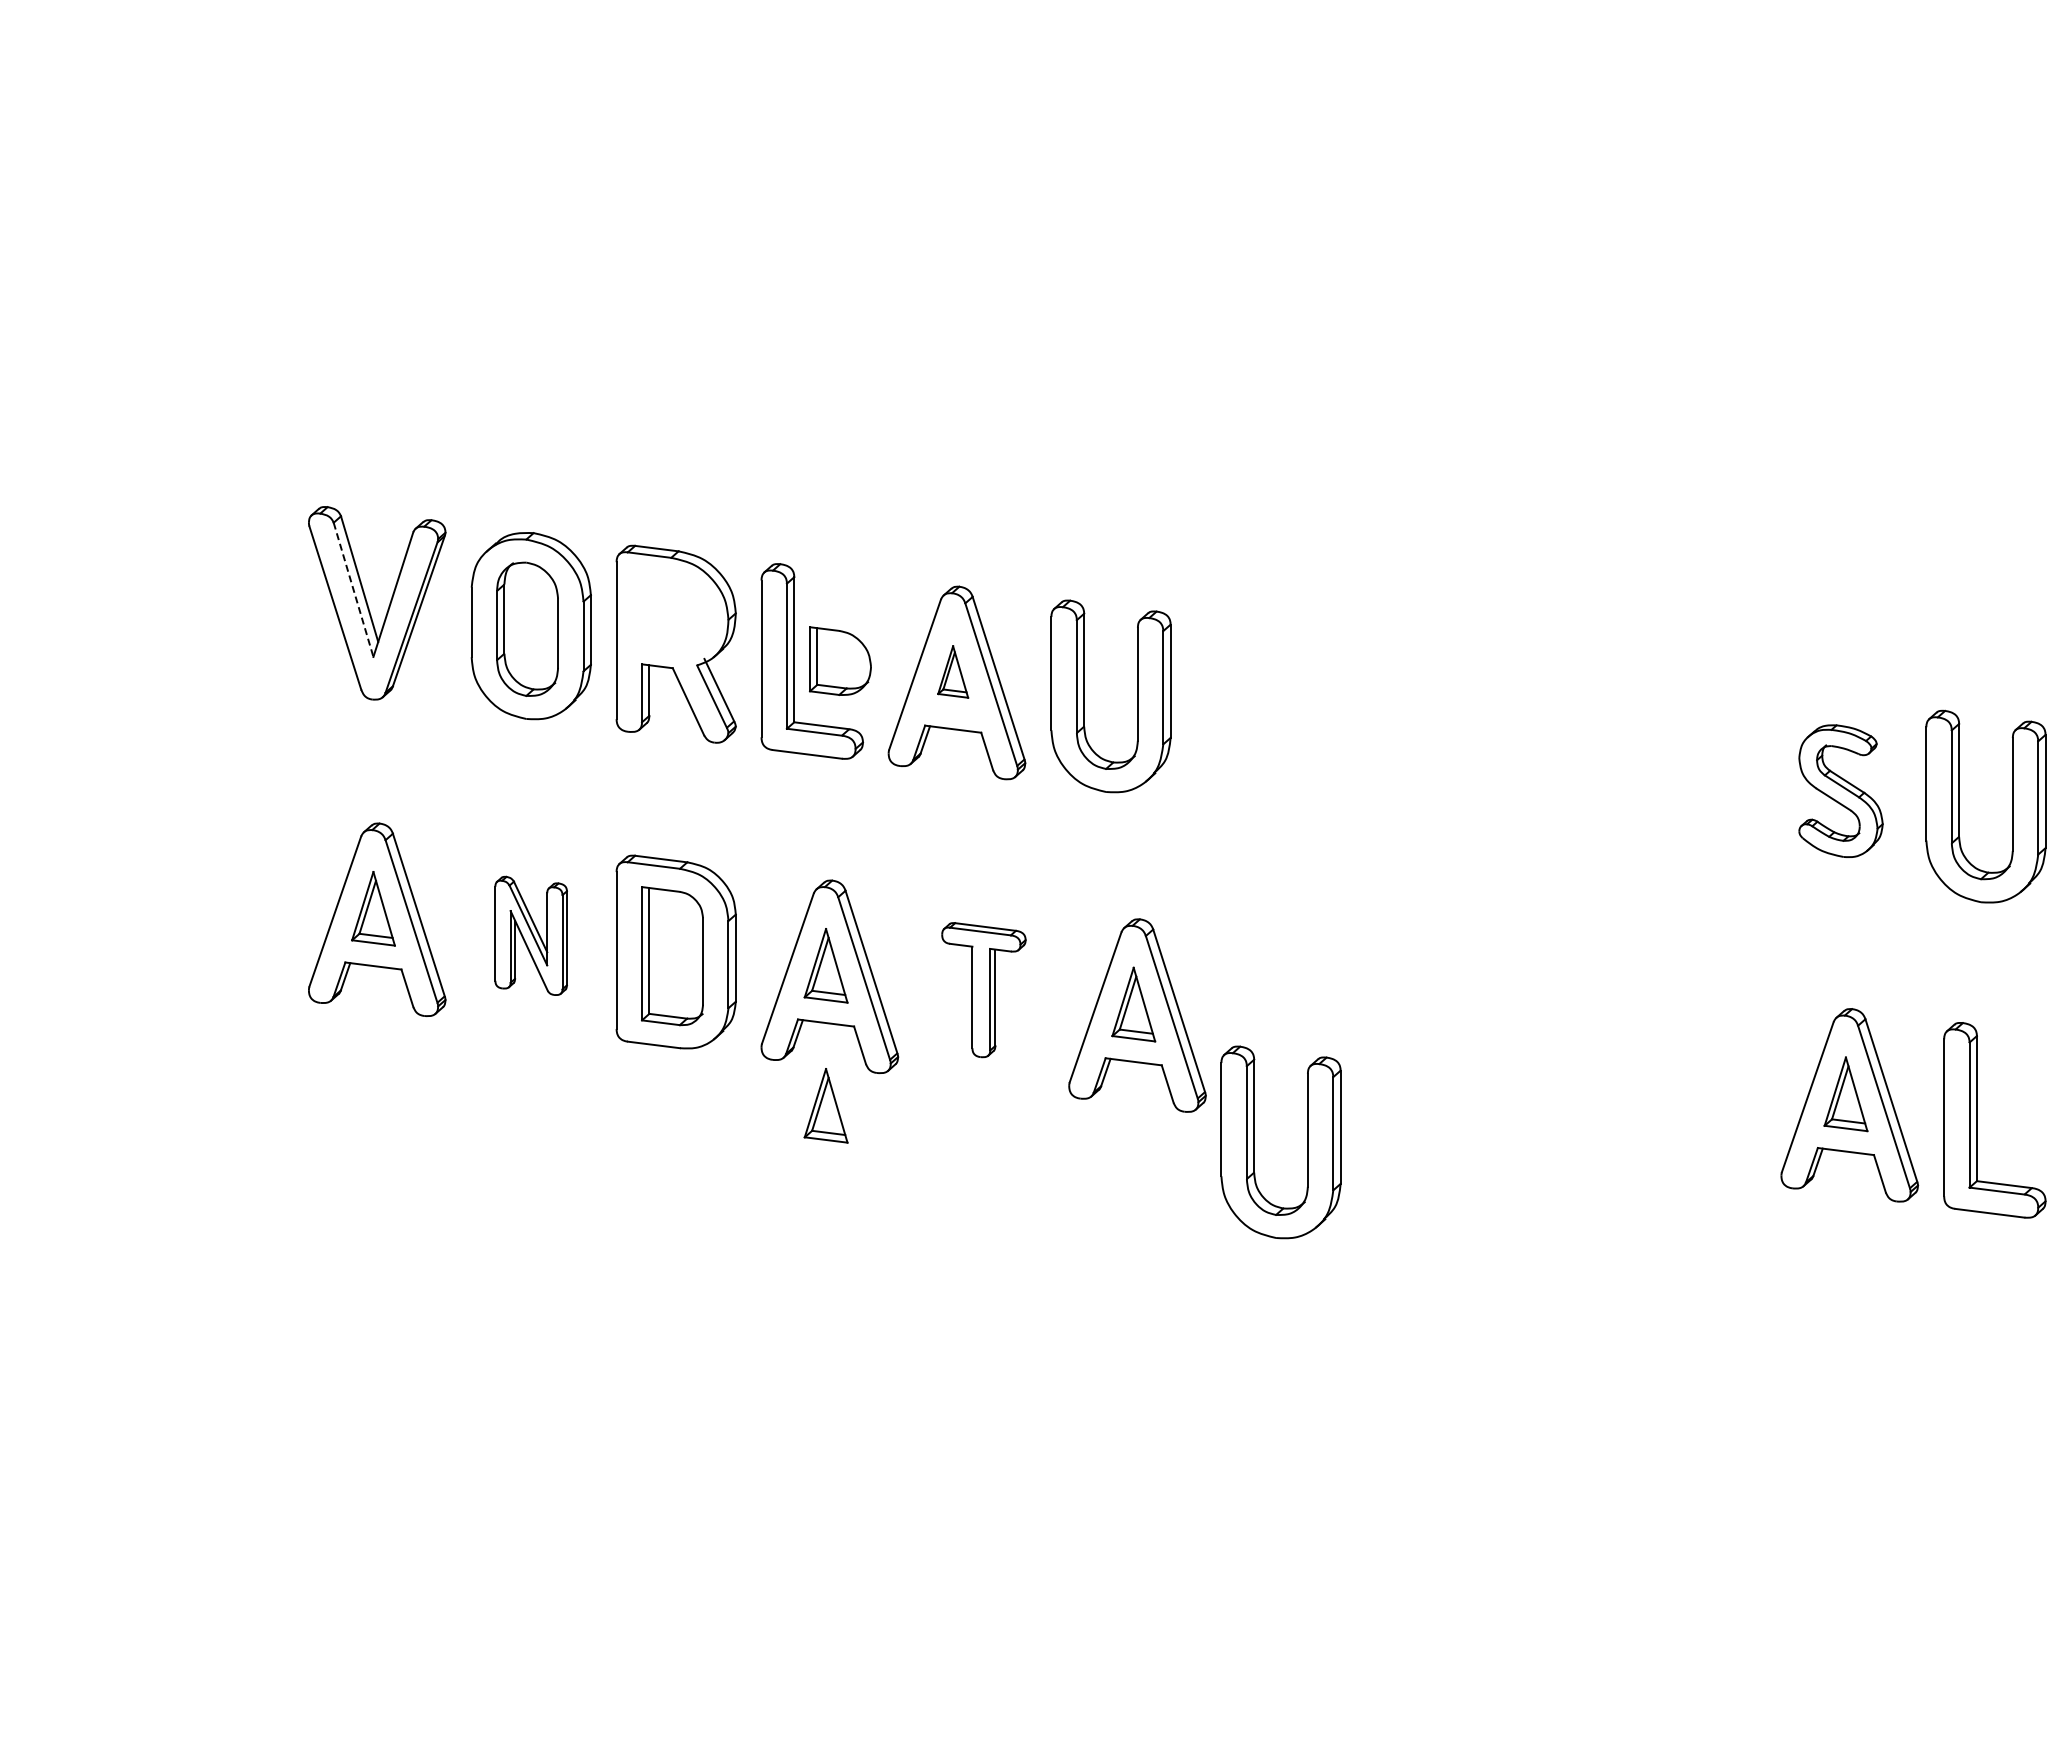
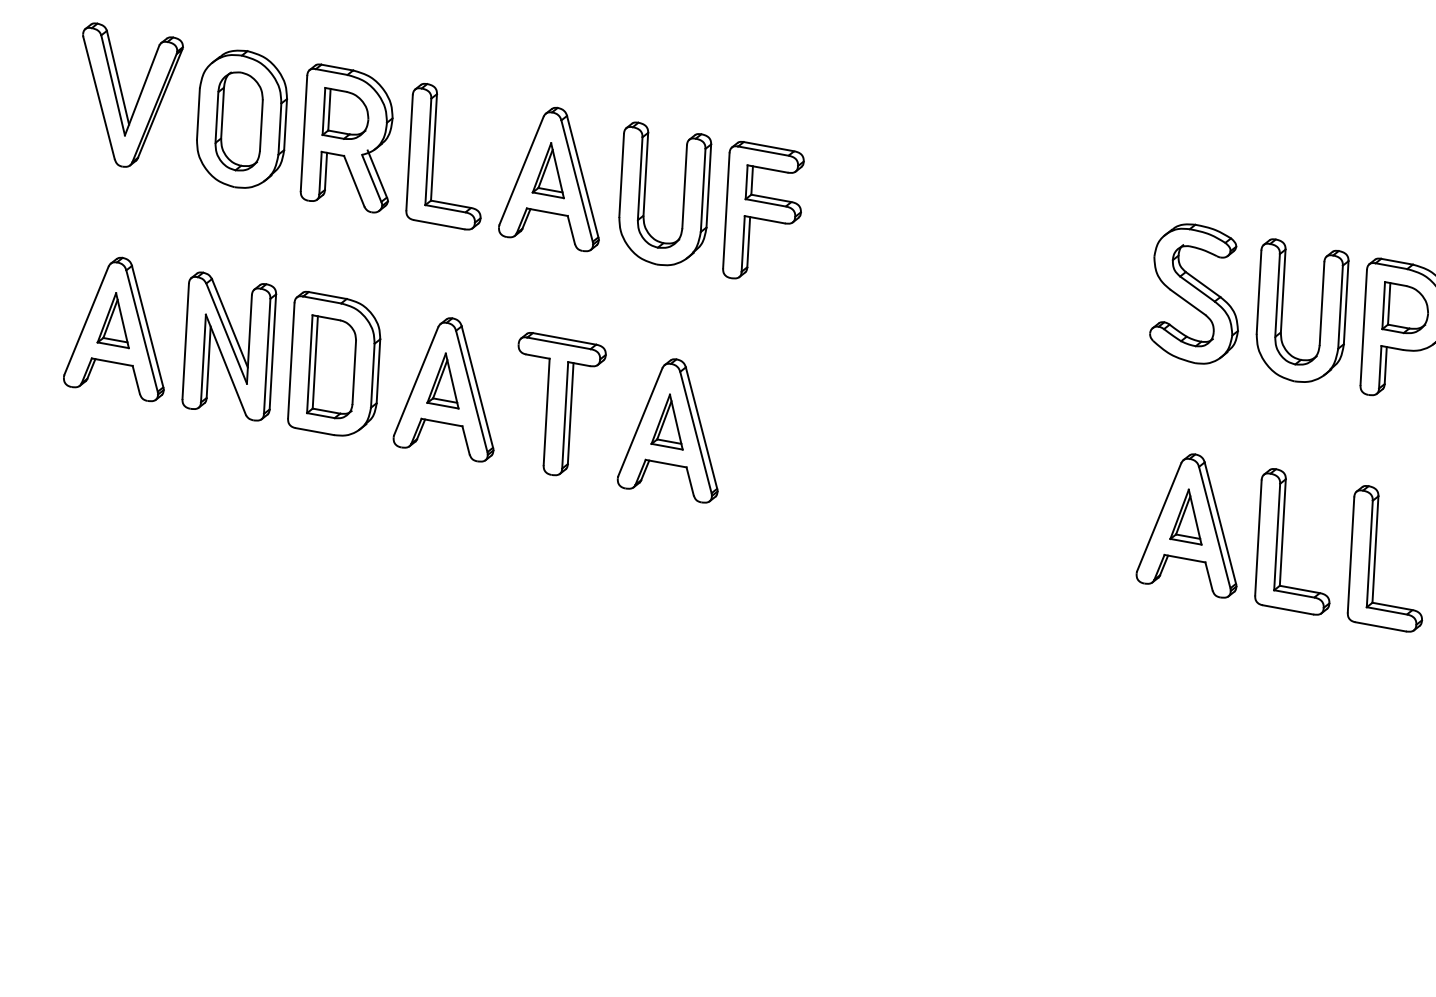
line: (353, 589) -> (113, 85), dashed -> solid
part: (840, 660) -> (346, 113), moved
part: (952, 671) -> (549, 169), size x1.43
part: (1246, 711) -> (763, 211), added
part: (1840, 791) -> (1195, 294), size x1.43
part: (530, 935) -> (228, 346), size x1.67
part: (983, 989) -> (558, 404), size x1.43
part: (825, 1105) -> (438, 483), removed
part: (1254, 1142) -> (751, 527), removed

